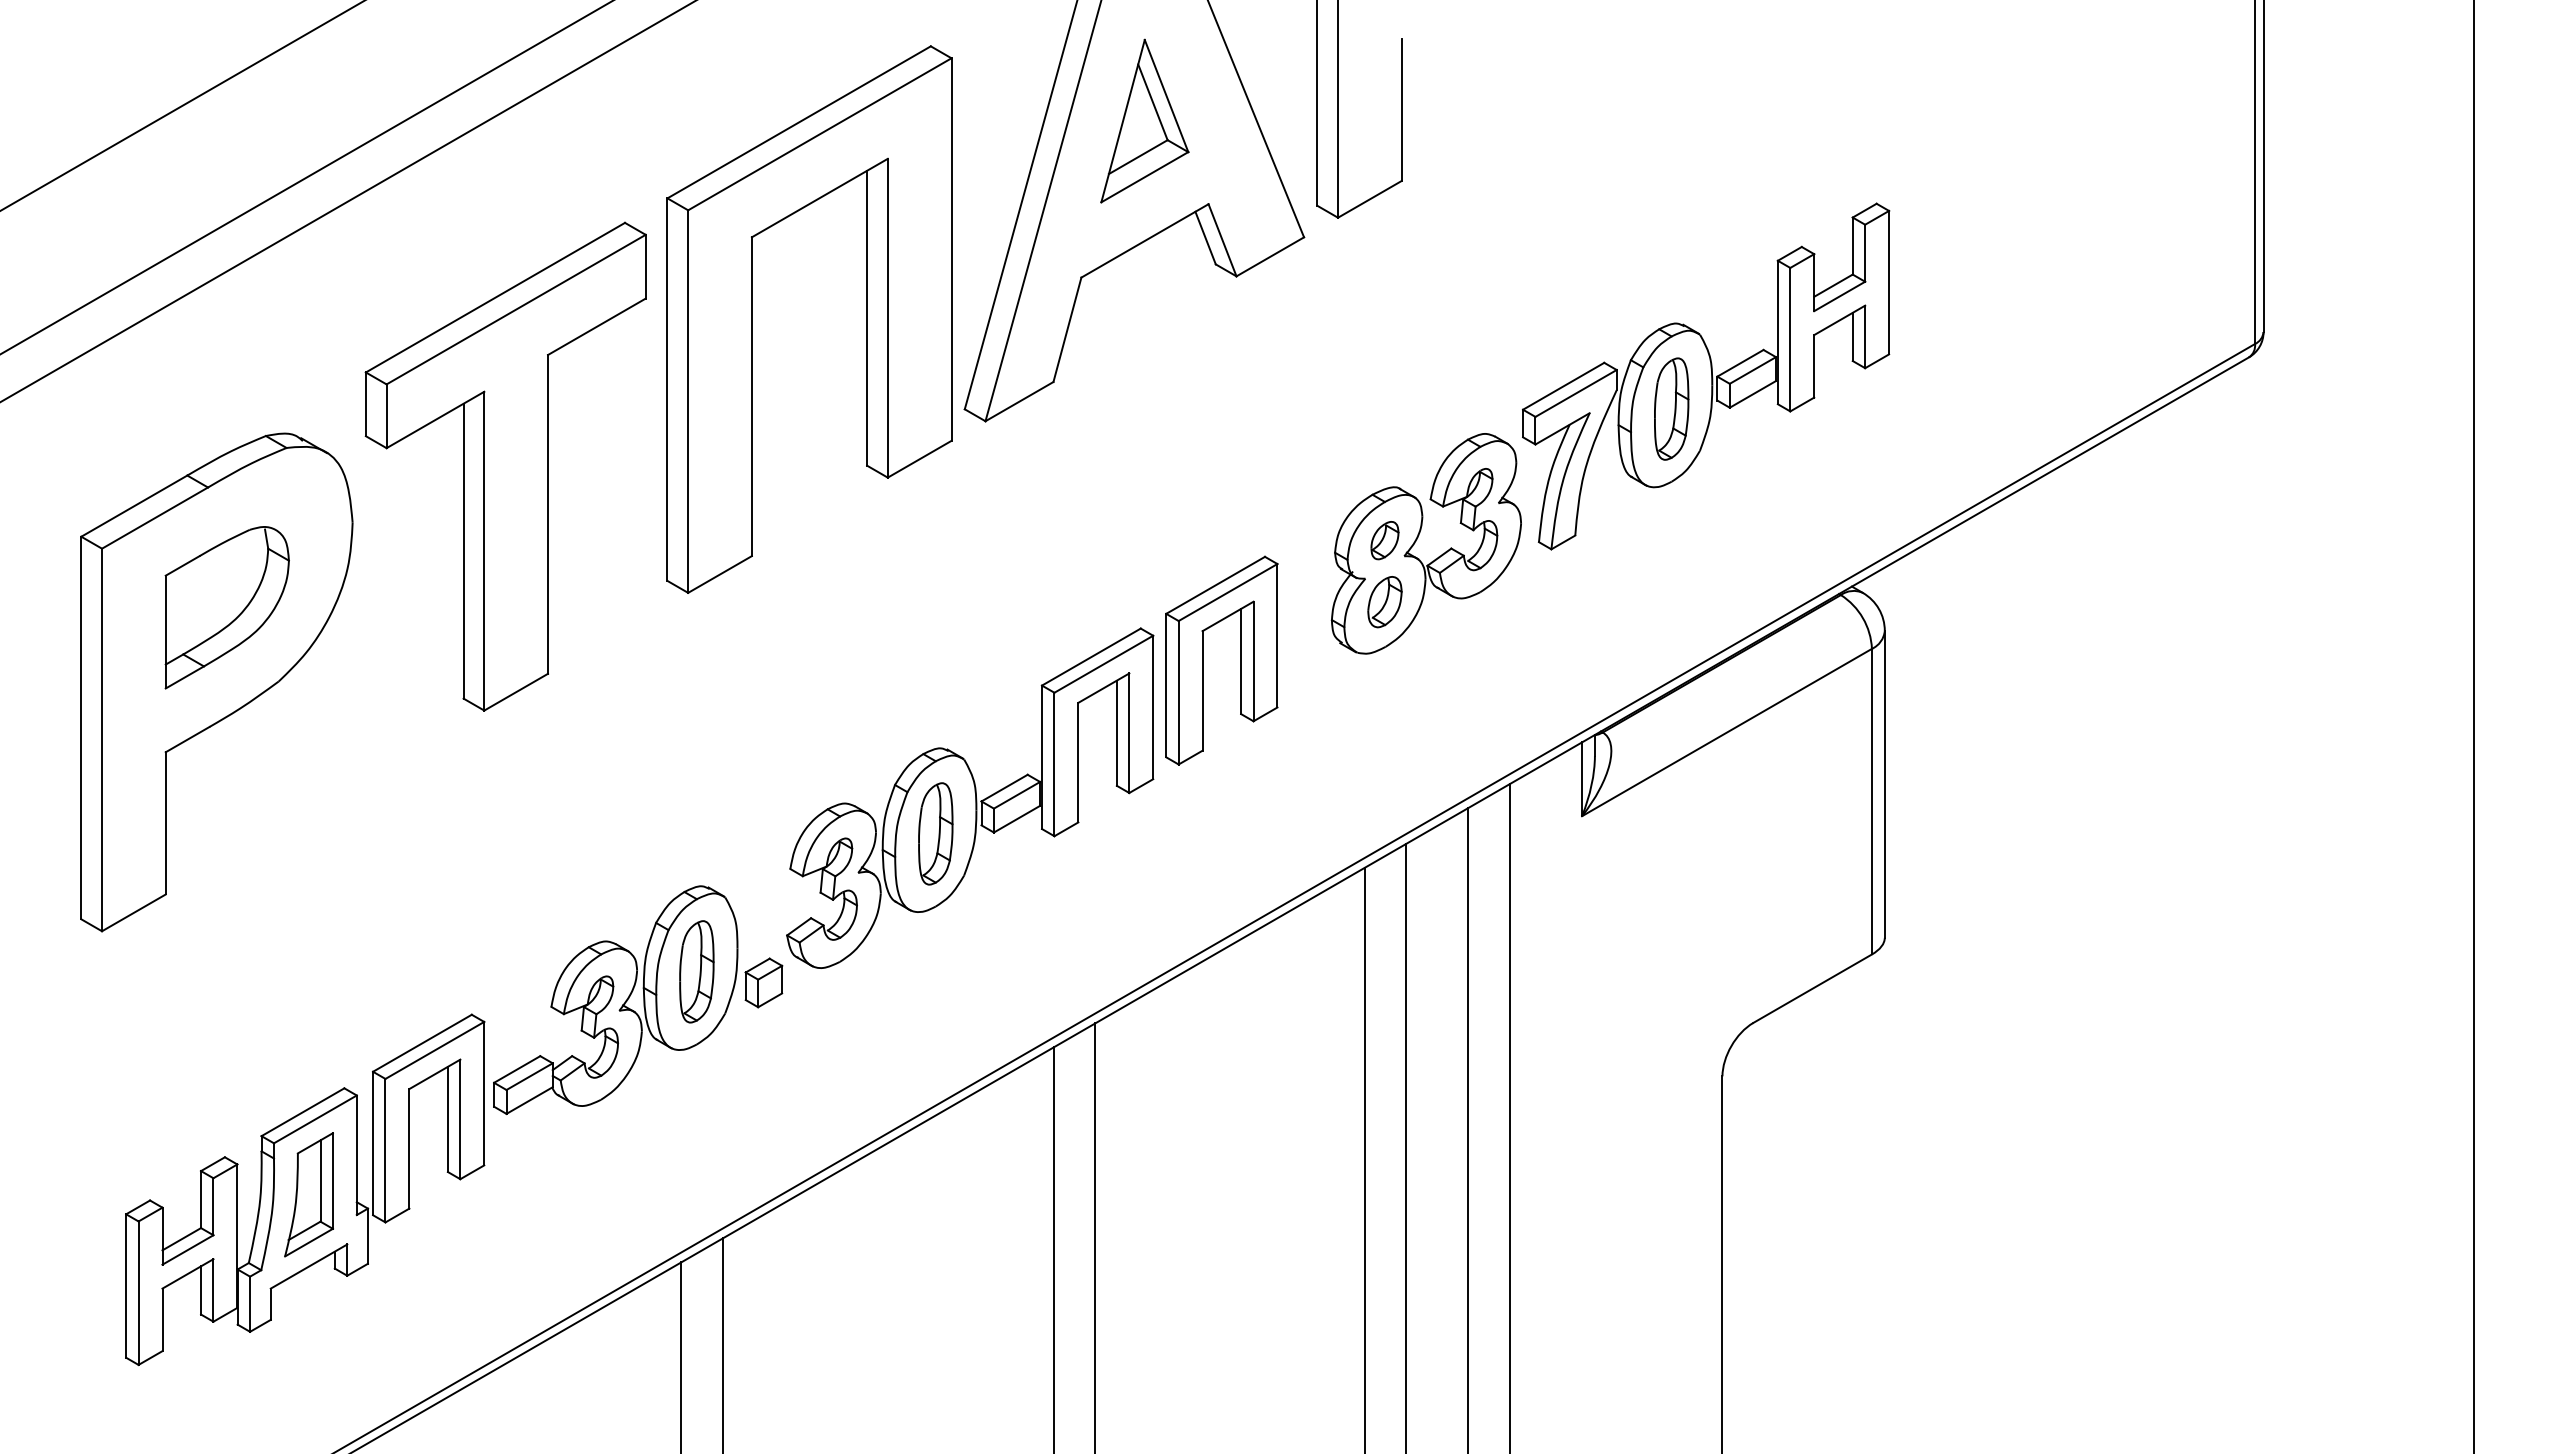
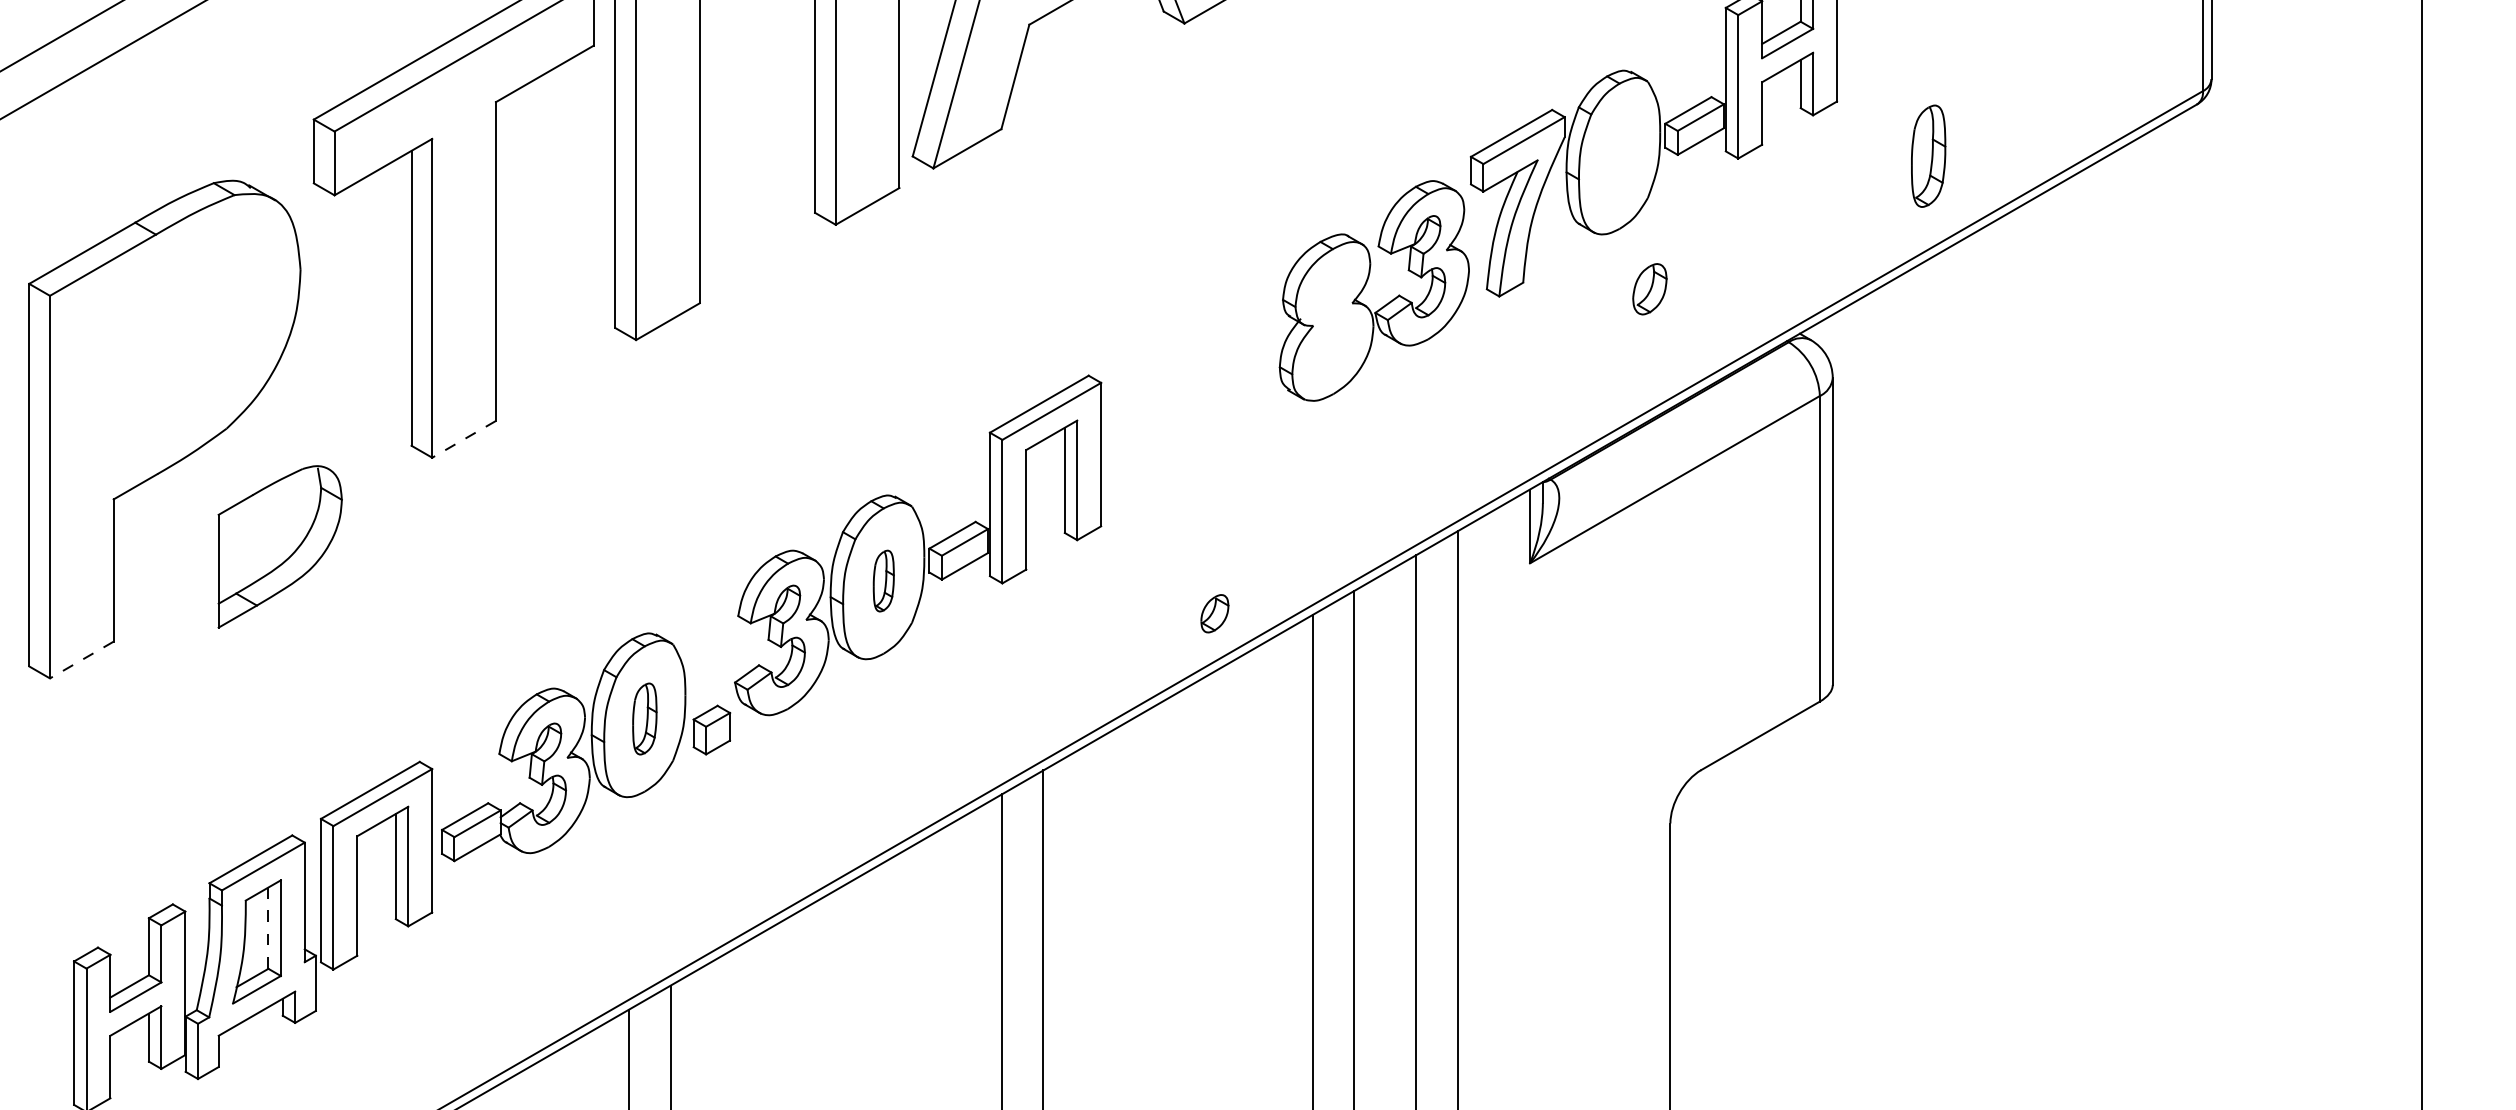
part: (1671, 408) -> (1928, 155), moved
part: (1384, 540) -> (1214, 613), moved
part: (1384, 602) -> (1649, 289), moved
part: (226, 607) -> (279, 546), moved
part: (1203, 660) -> (1151, 407), removed
line: (516, 692) -> (464, 439), solid -> dashed
part: (935, 833) -> (883, 580), size x0.6
line: (133, 912) -> (81, 659), solid -> dashed
part: (696, 971) -> (644, 718), size x0.7
line: (320, 1181) -> (268, 928), solid -> dashed

